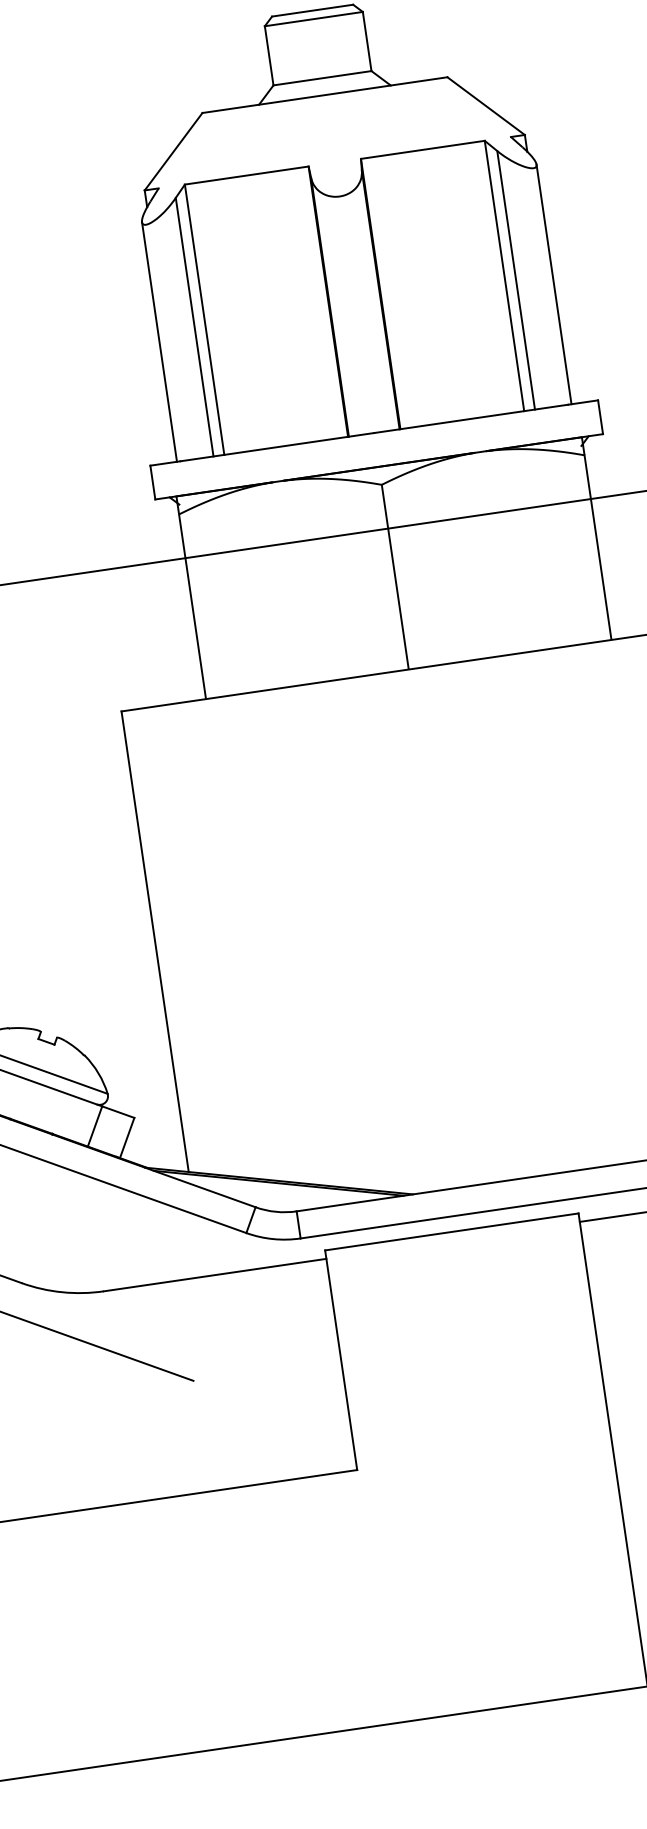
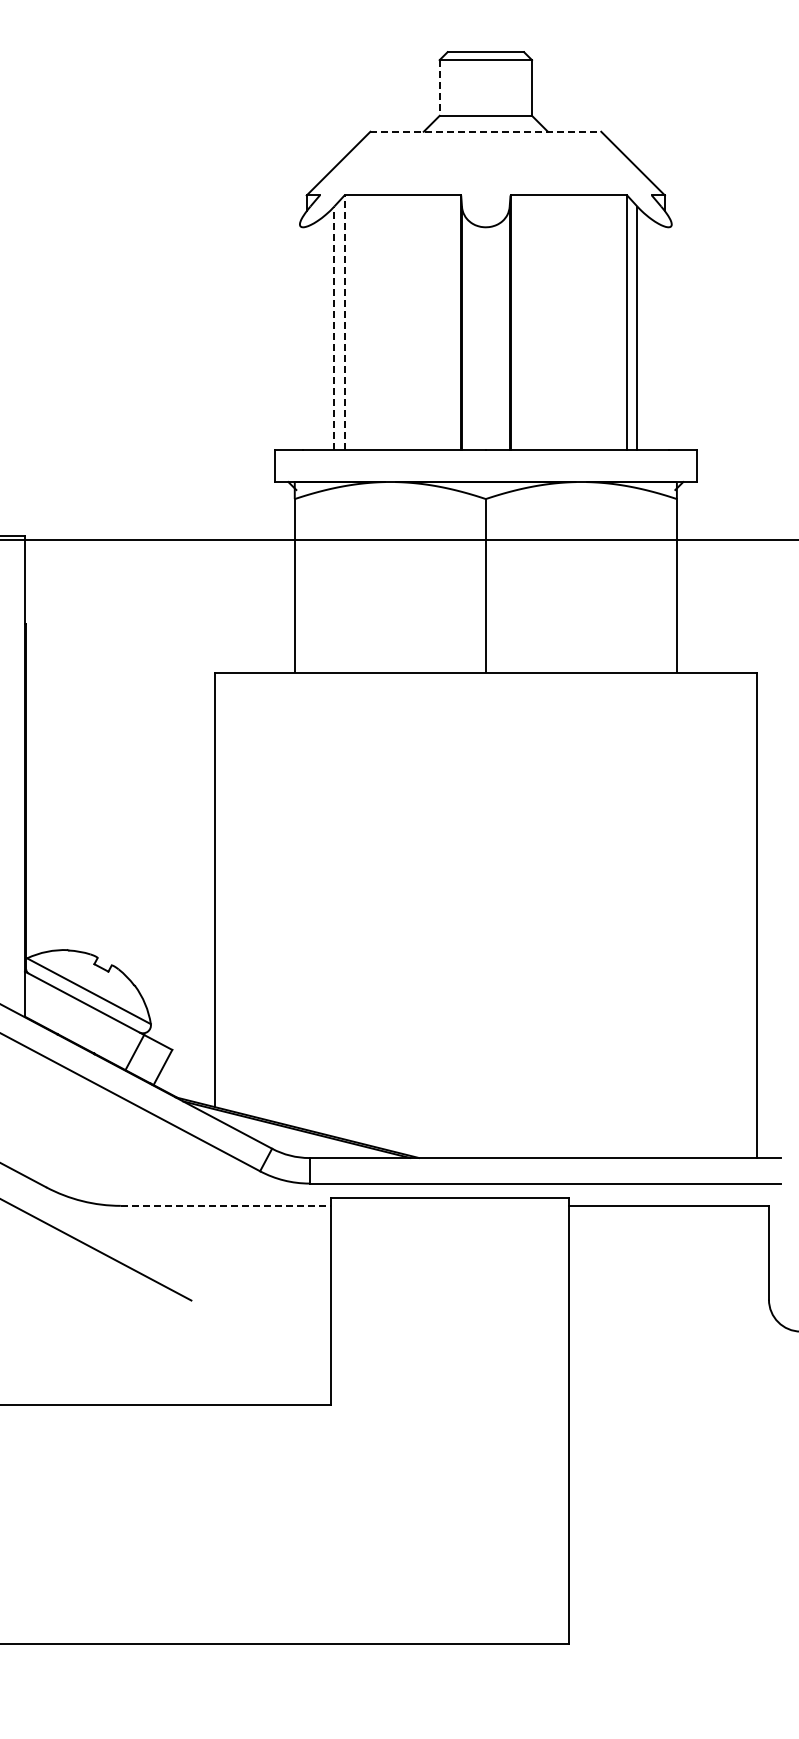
line: (268, 55) -> (439, 87), solid -> dashed
line: (325, 94) -> (486, 131), solid -> dashed
line: (553, 284) -> (671, 337), removed
line: (204, 319) -> (344, 322), solid -> dashed
line: (194, 327) -> (334, 328), solid -> dashed
line: (159, 342) -> (299, 337), removed
line: (214, 1274) -> (225, 1205), solid -> dashed

